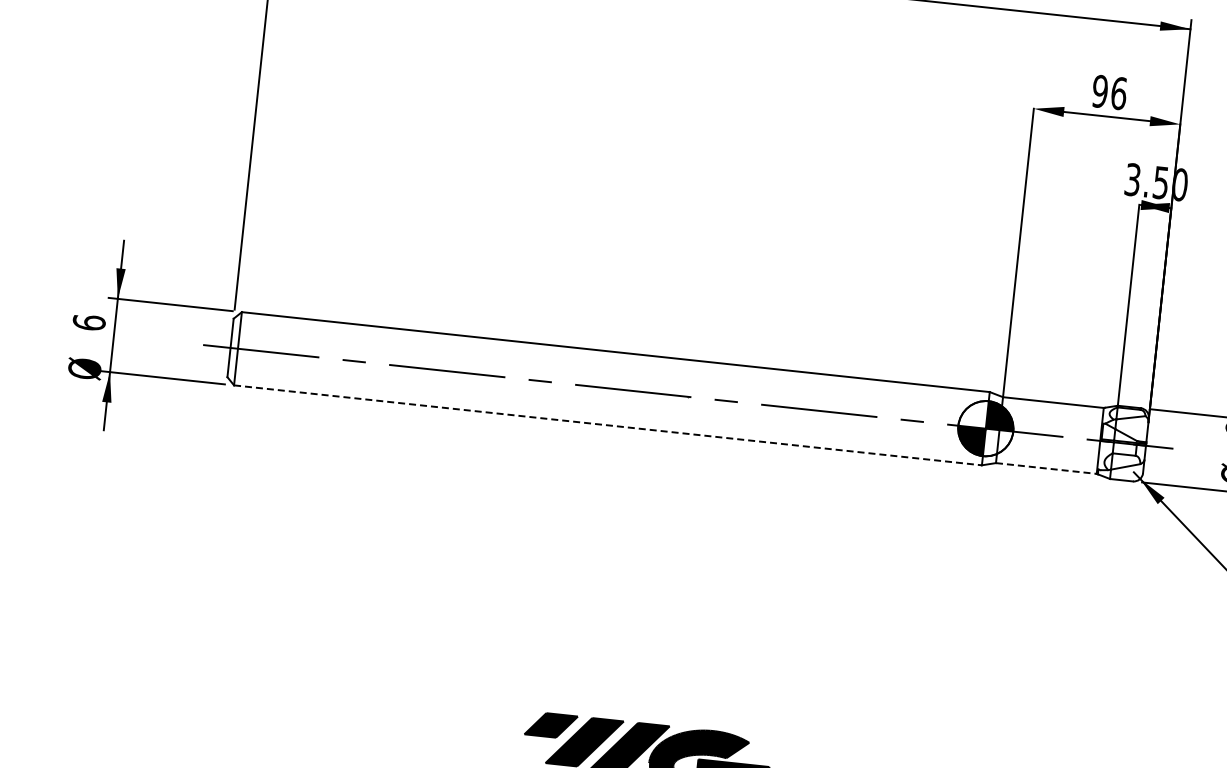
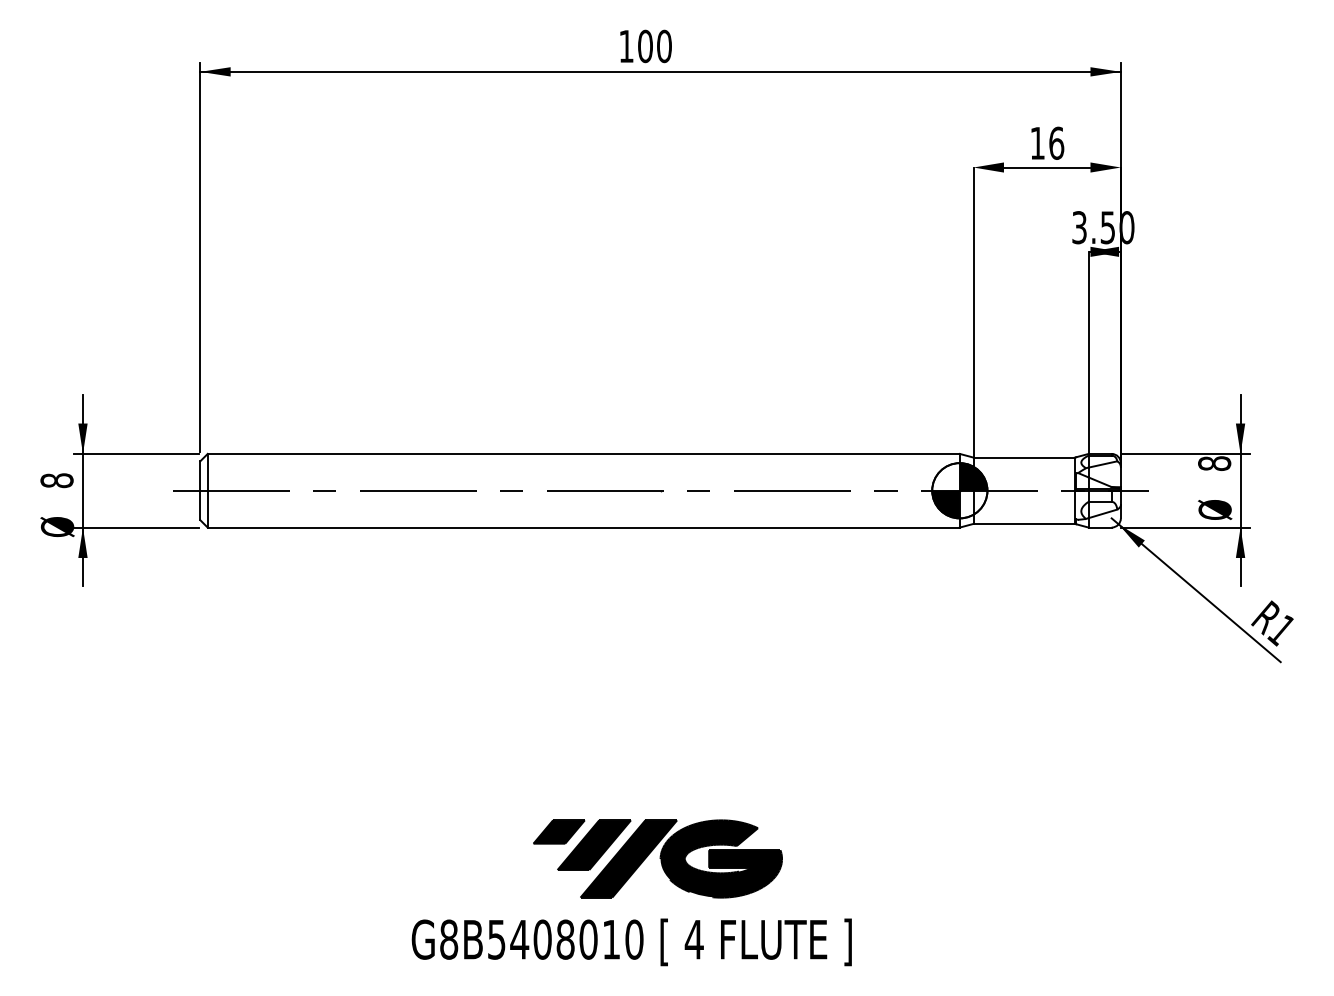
text: (1100, 90) -> (1037, 142), 96 -> 16
text: (88, 322) -> (56, 480), 6 -> 8
line: (608, 425) -> (584, 527), dashed -> solid
line: (1046, 468) -> (1024, 523), dashed -> solid

